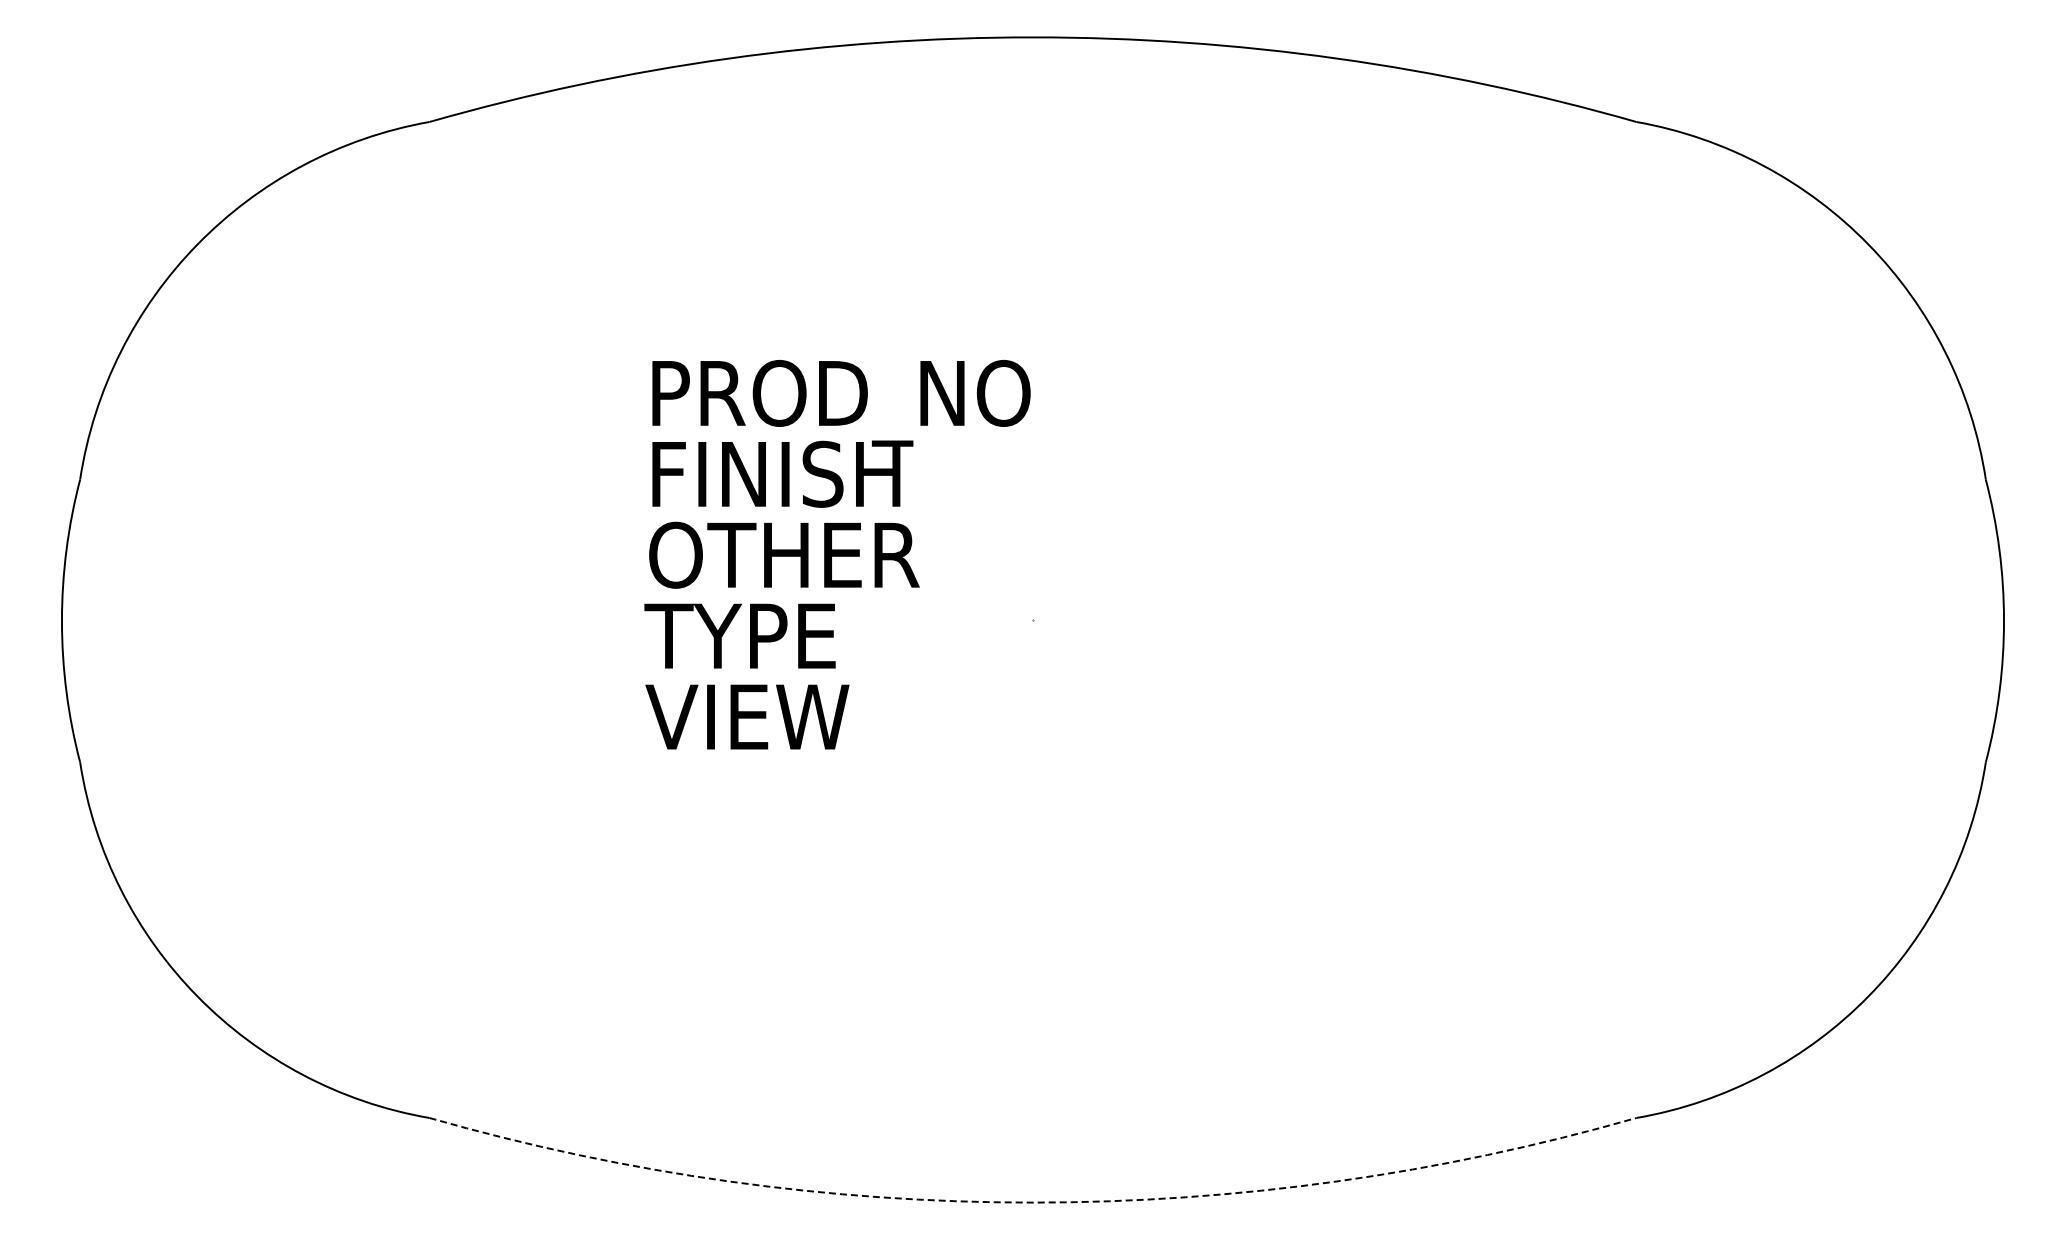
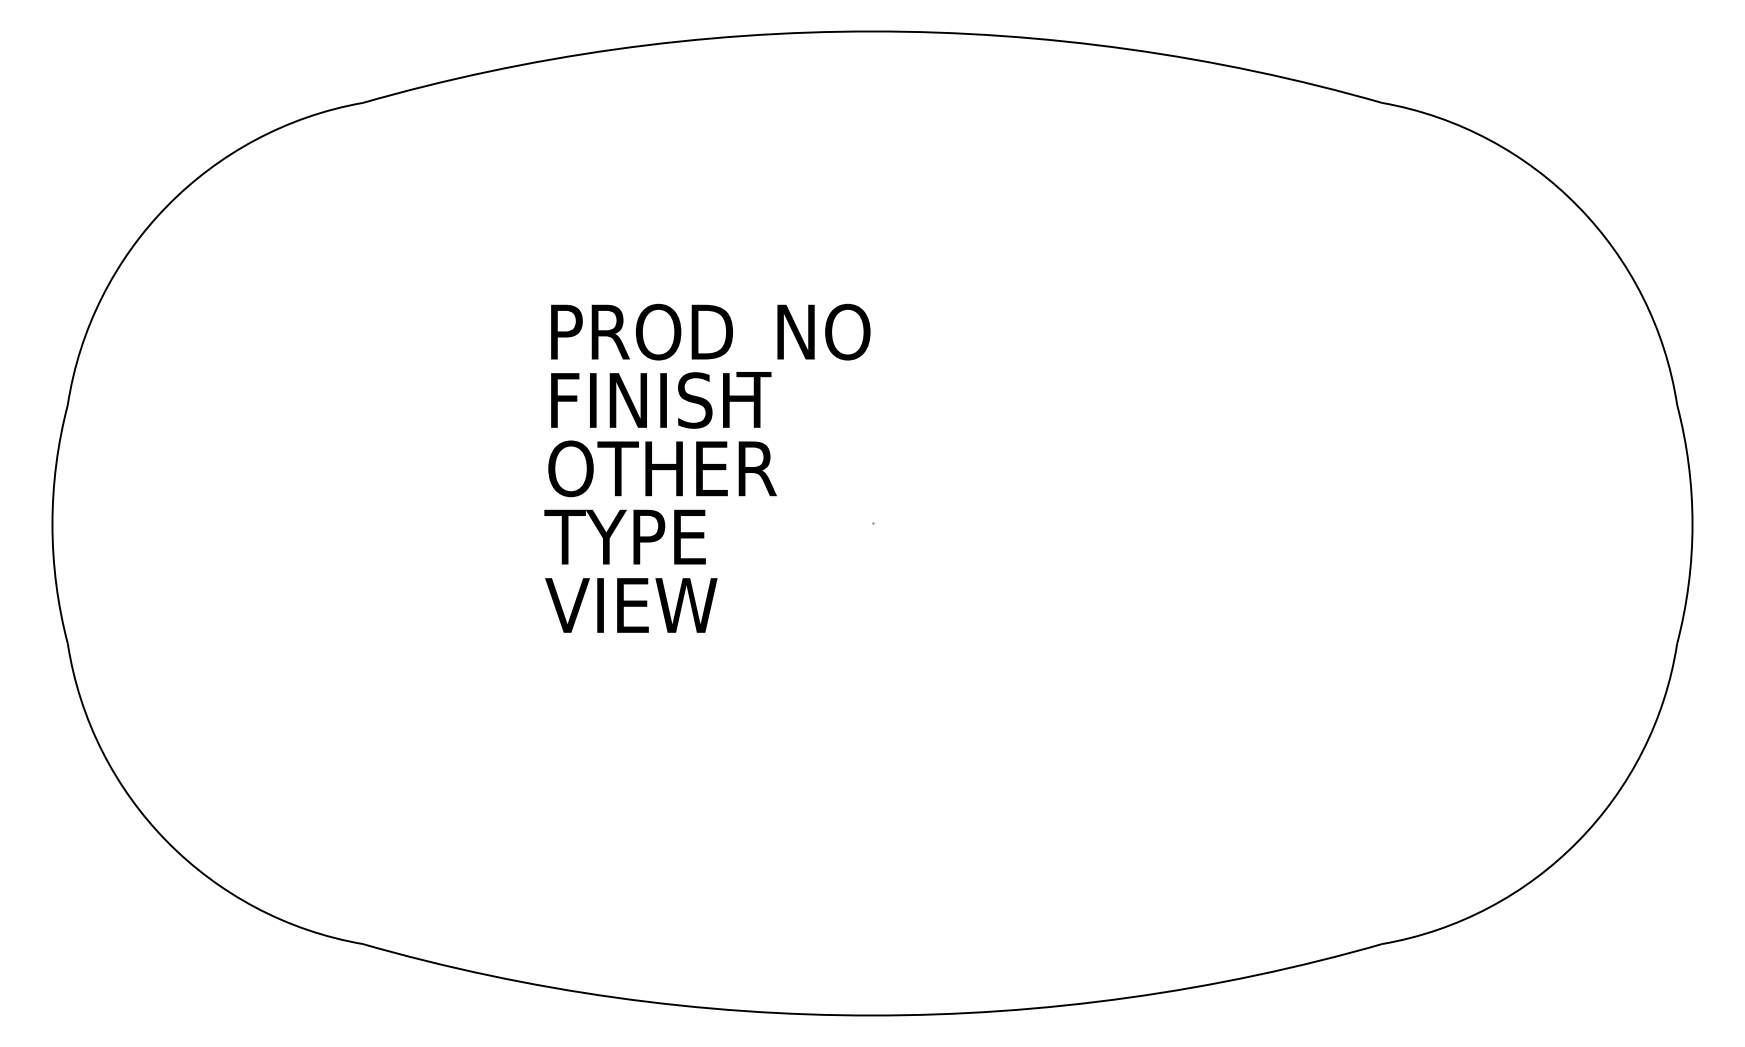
arc: (1032, 1202) -> (872, 1015), dashed -> solid

